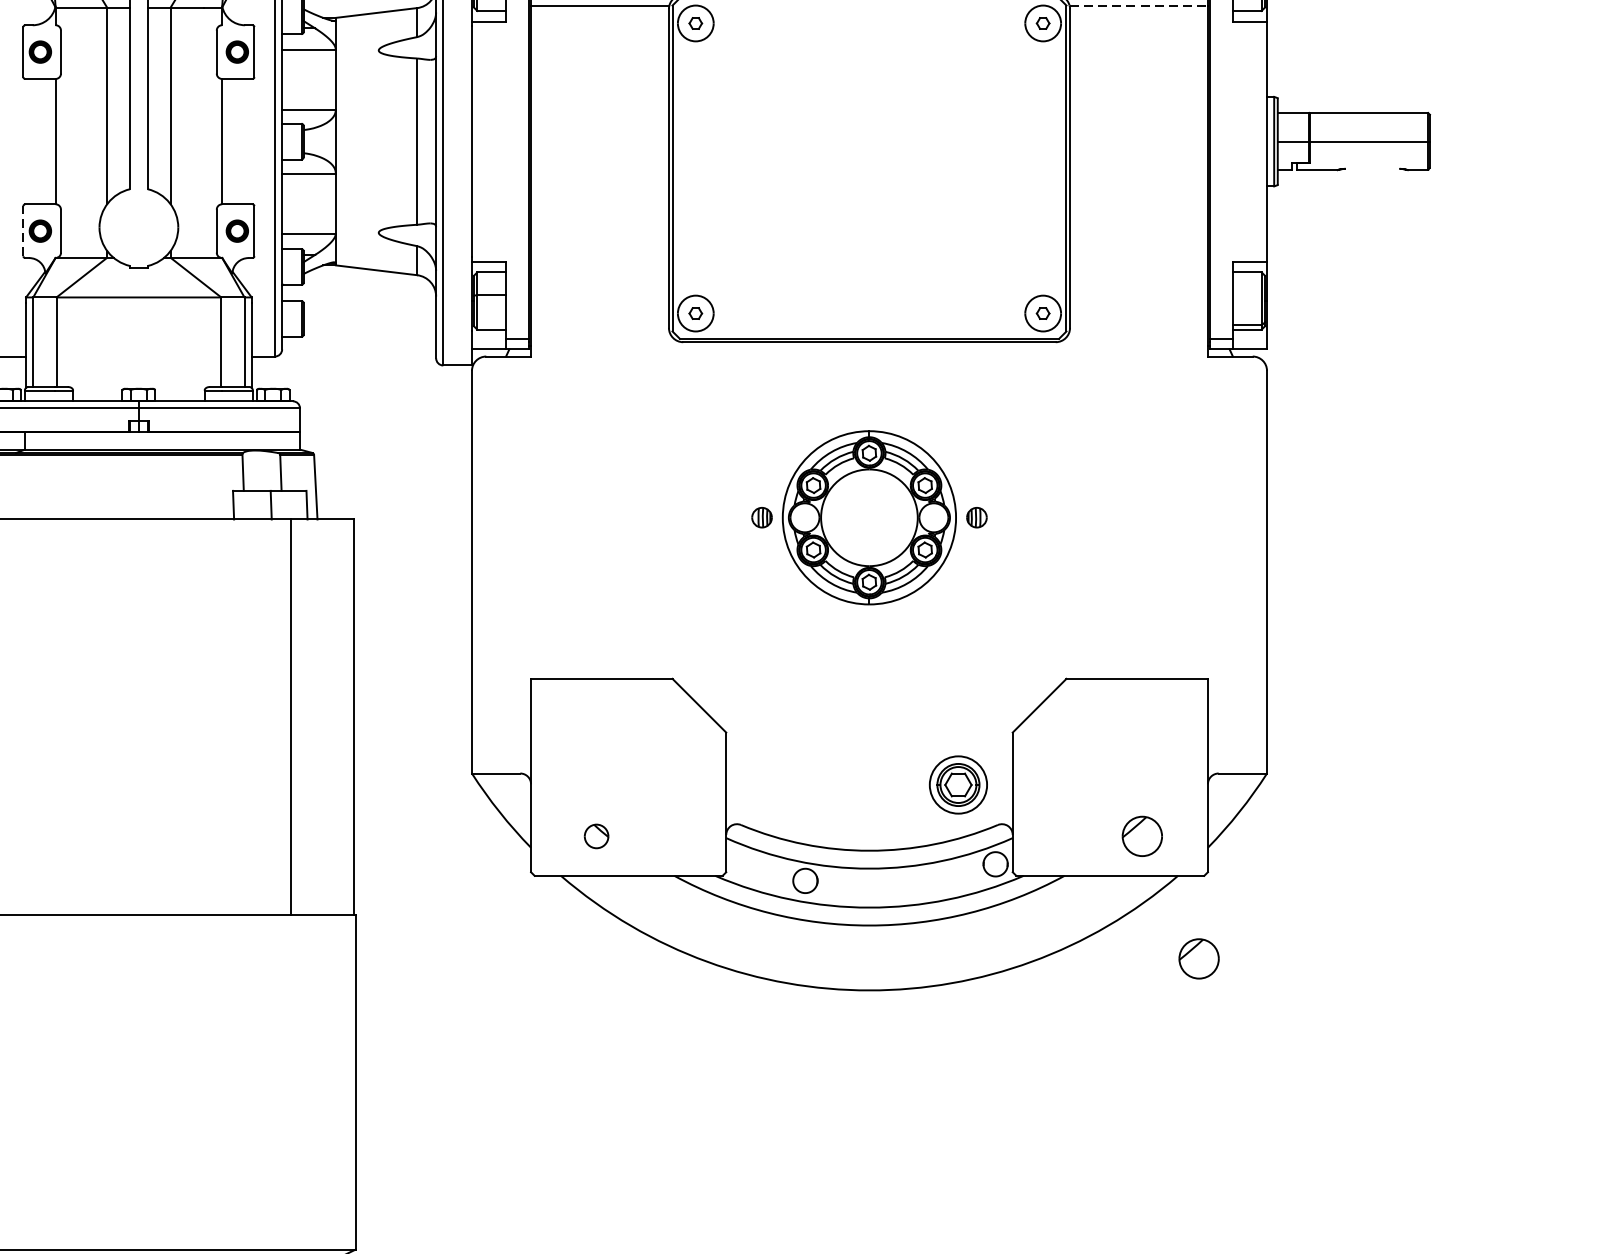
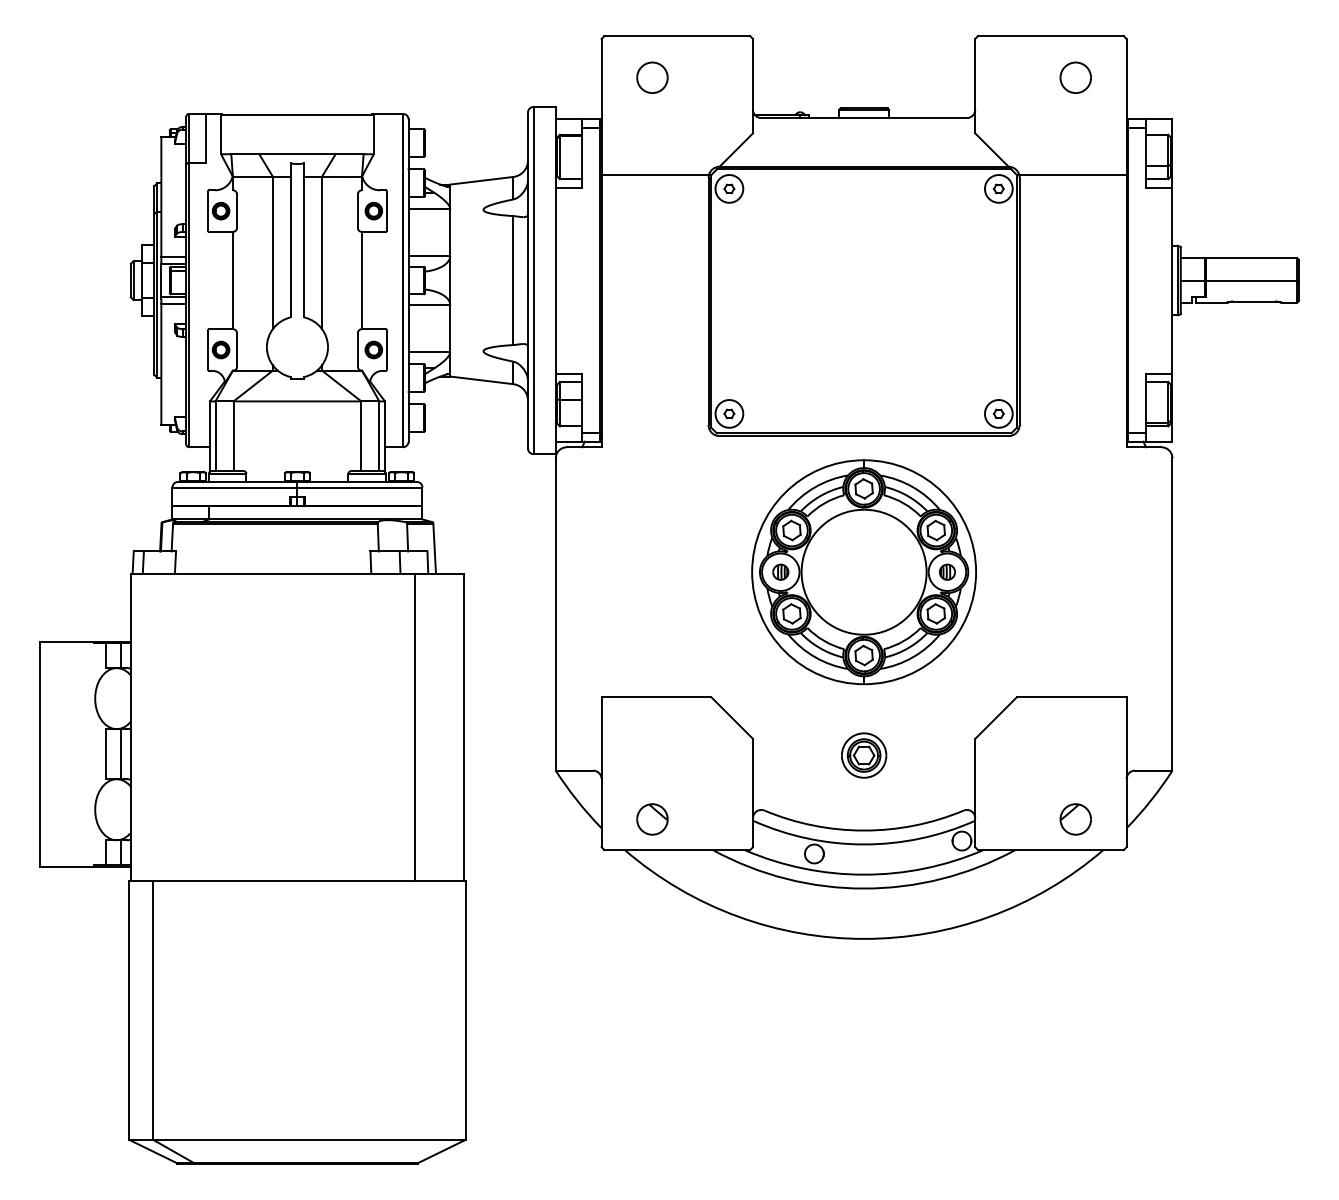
line: (1138, 6) -> (1072, 175), dashed -> solid
line: (1372, 168) -> (1254, 301), added
line: (22, 230) -> (207, 349), dashed -> solid
part: (868, 518) -> (863, 572), size x1.67
part: (958, 784) -> (864, 755), moved
part: (596, 836) -> (652, 819), size x1.67
part: (1198, 958) -> (1119, 914), removed

